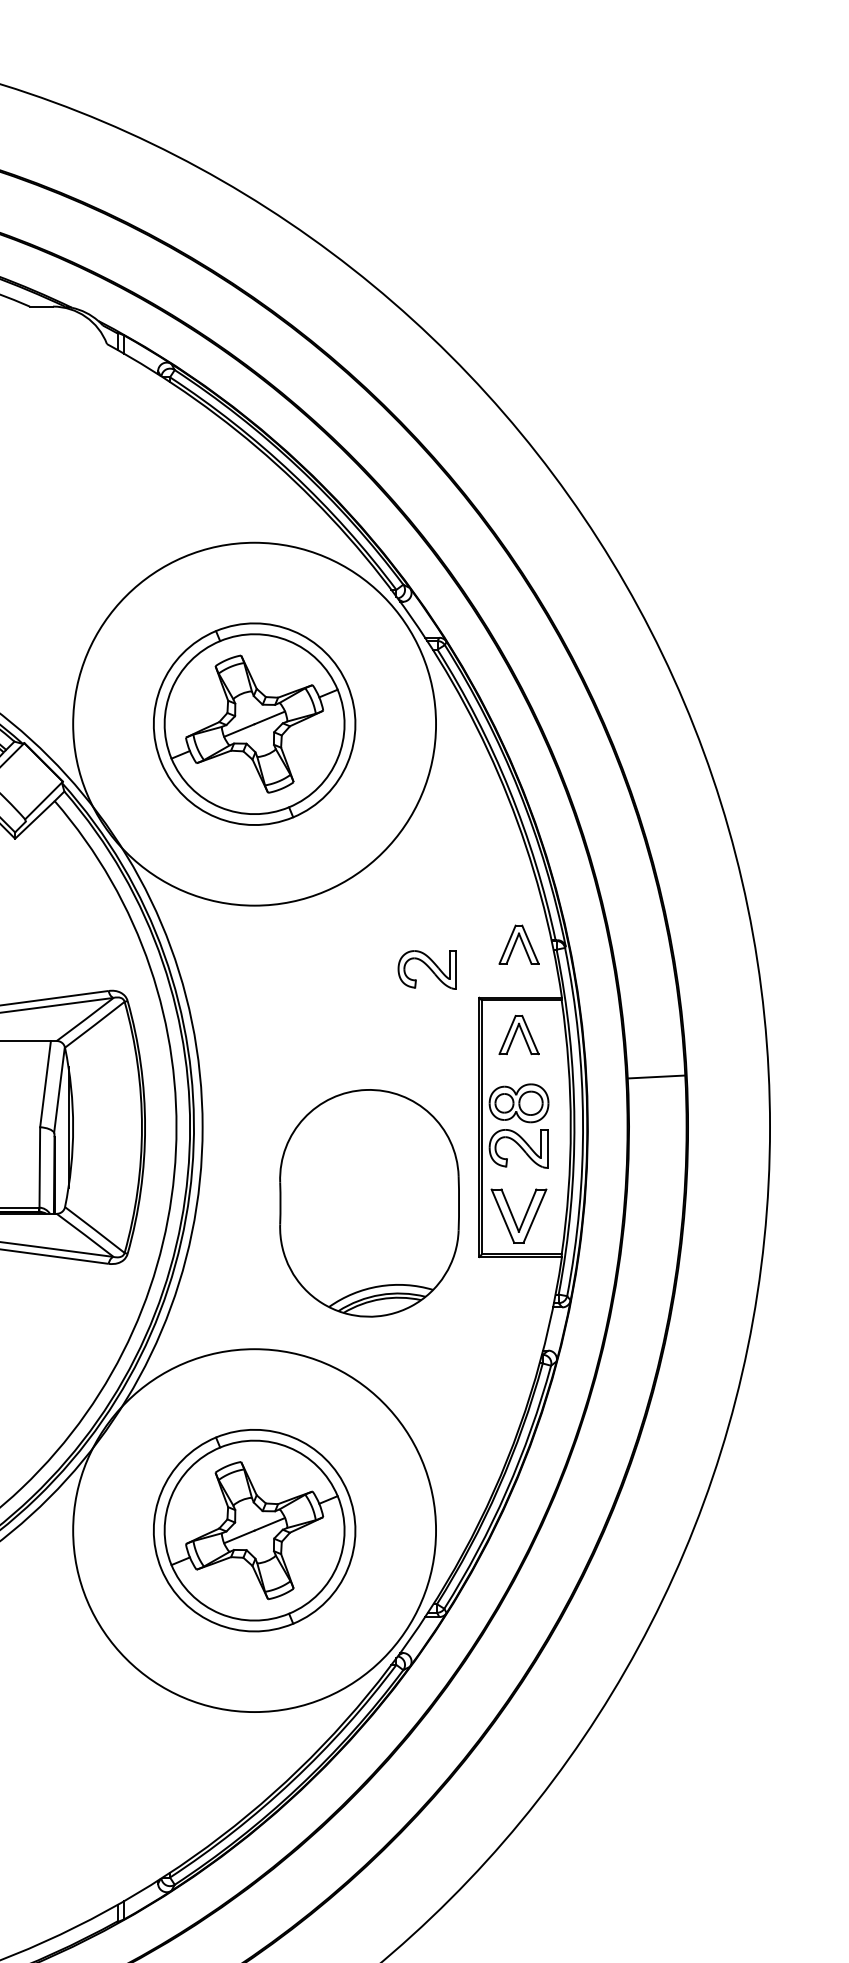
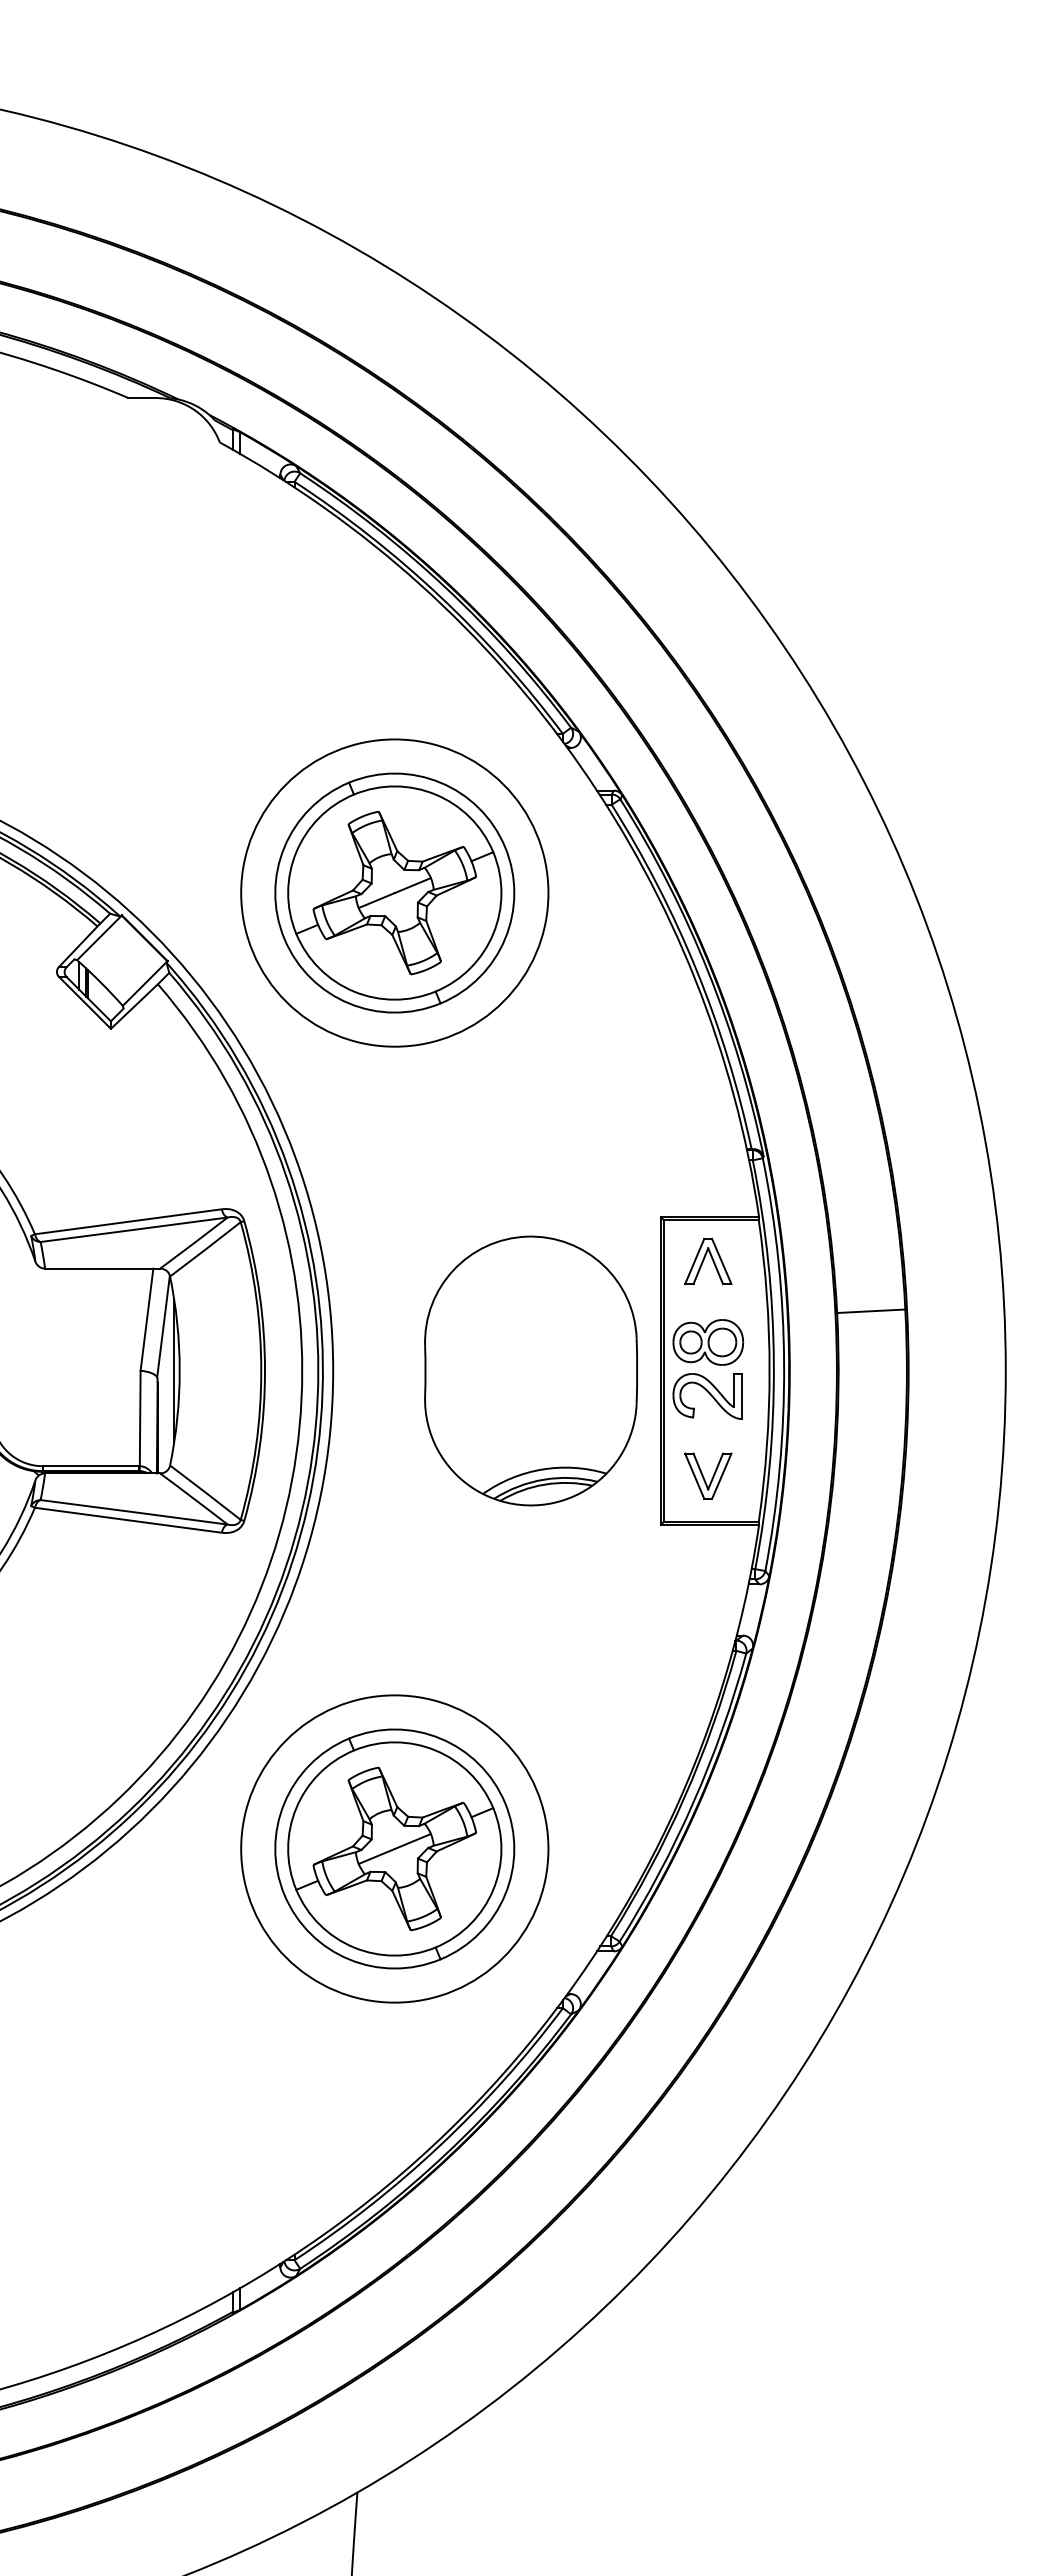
circle: (254, 723) -> (394, 892), size x0.71
part: (519, 944) -> (708, 1154), removed
part: (427, 970) -> (599, 1184), removed
part: (369, 1202) -> (530, 1370), moved
part: (519, 1215) -> (708, 1475), size x0.71
circle: (254, 1530) -> (394, 1848), size x0.71

